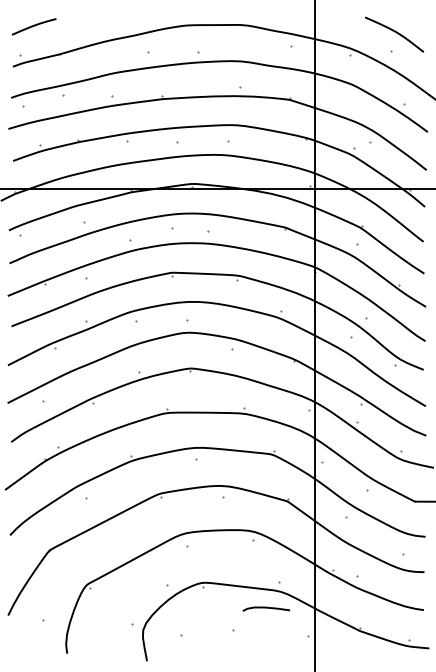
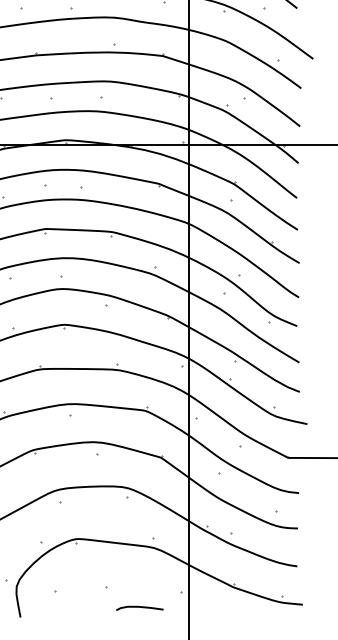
curve: (265, 608) -> (138, 607), moved

